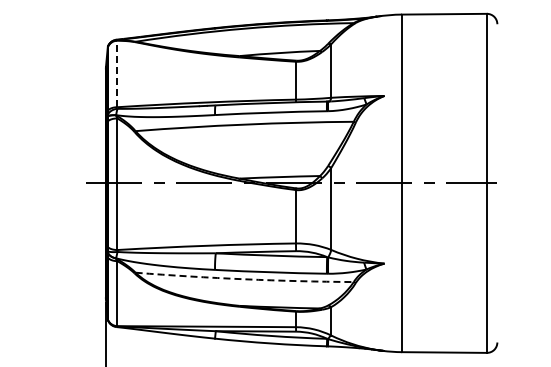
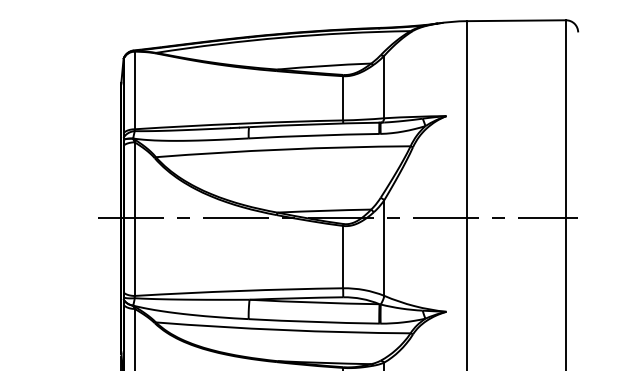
line: (117, 73) -> (134, 89), dashed -> solid
arc: (244, 279) -> (283, 330), dashed -> solid

